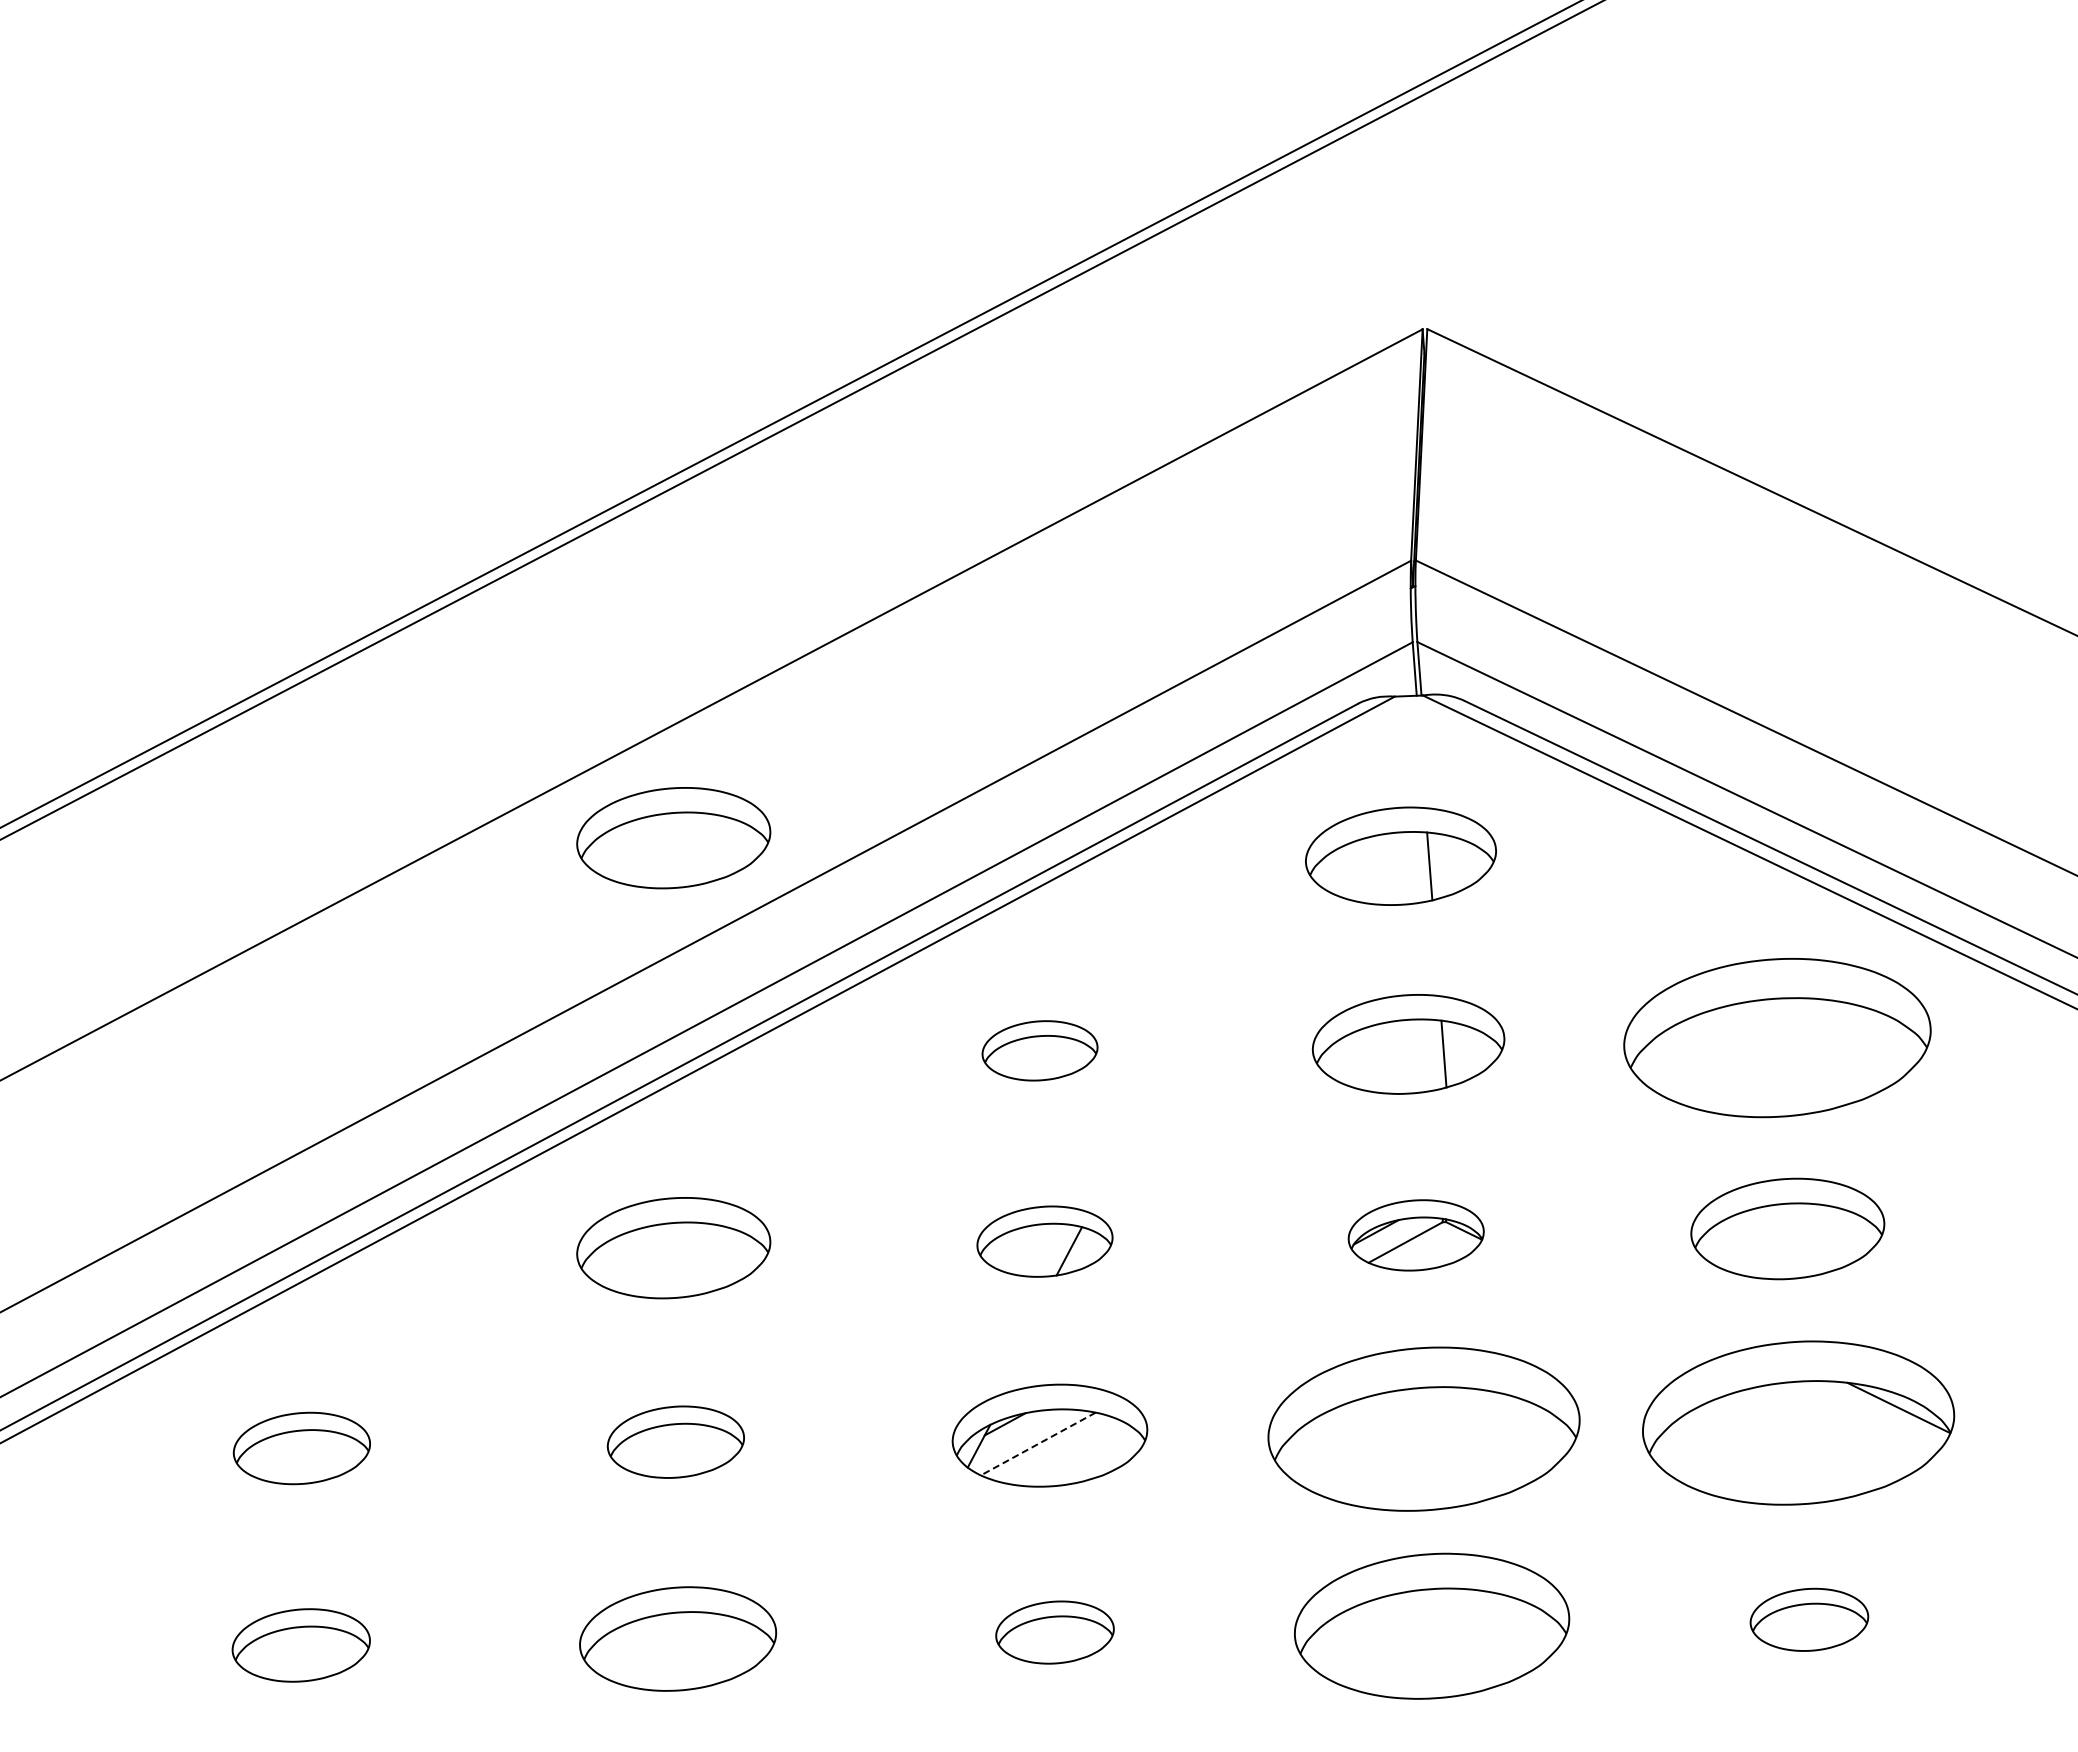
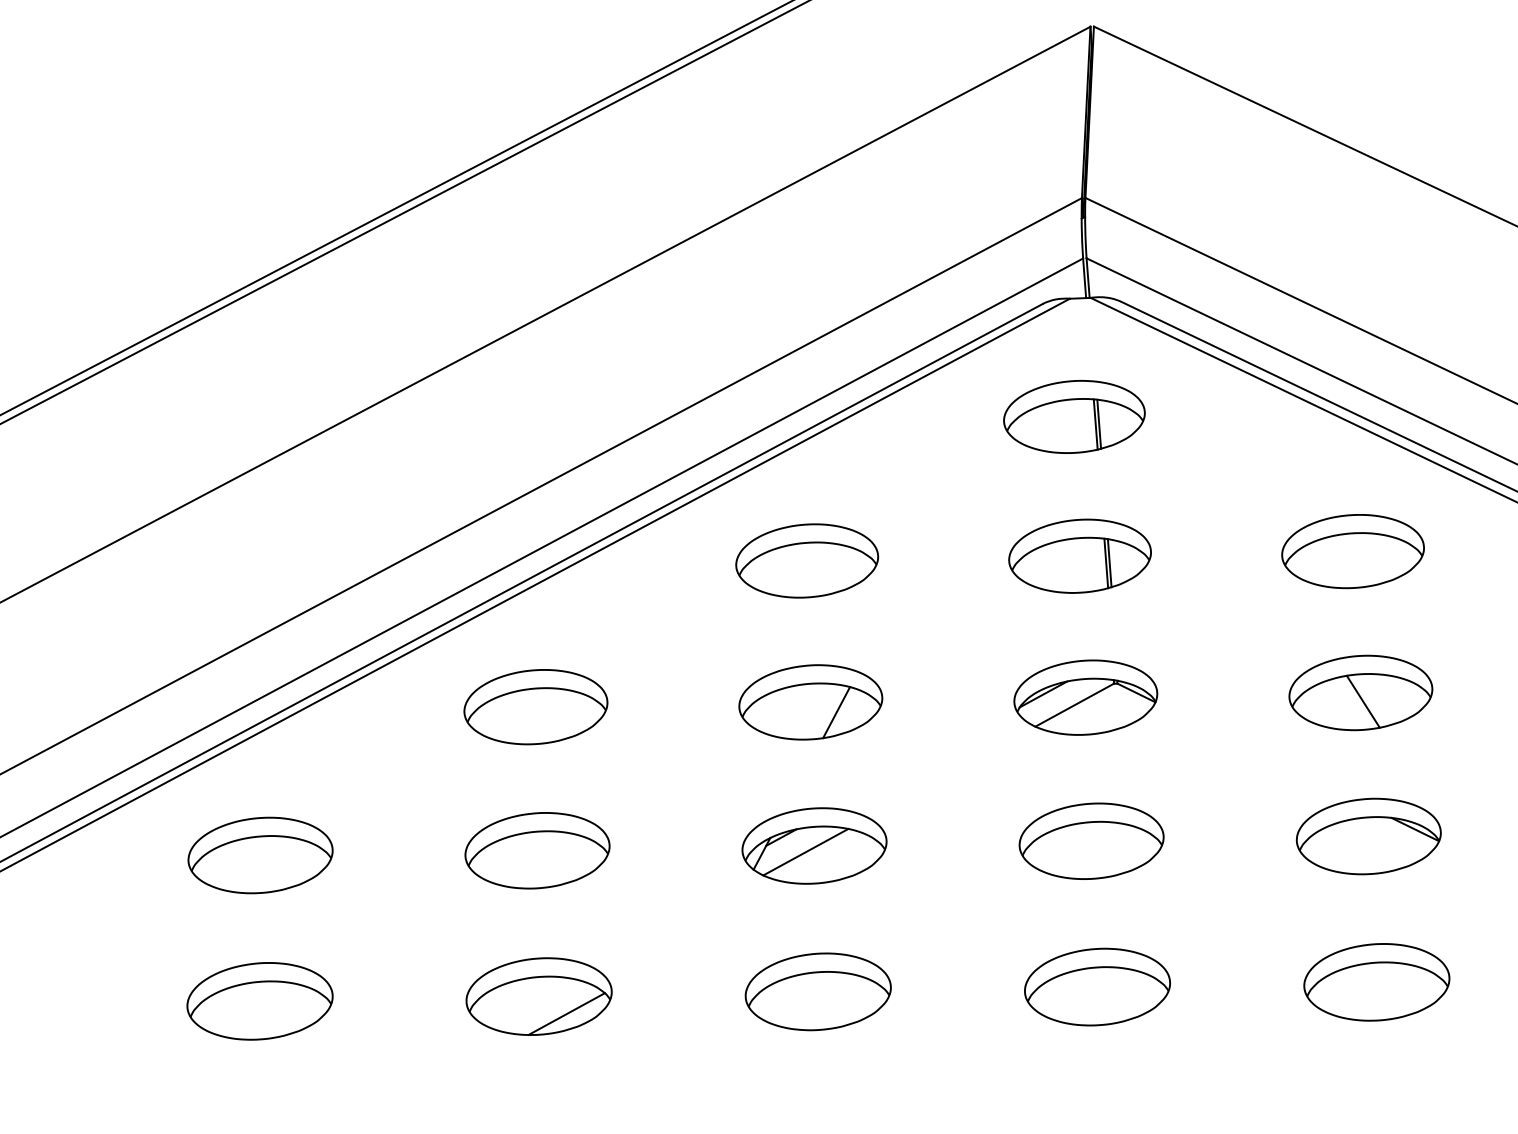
part: (673, 838) -> (535, 403), removed
line: (1433, 866) -> (1098, 424), added
part: (1776, 1037) -> (1352, 551), size x0.62
part: (1039, 1050) -> (806, 560), size x1.67
line: (1448, 1053) -> (1109, 563), added
part: (1415, 1235) -> (1085, 697), size x1.43
line: (1790, 1240) -> (1362, 701), added
part: (1044, 1241) -> (810, 702), size x1.43
part: (1798, 1422) -> (1368, 836), size x0.62
part: (1424, 1429) -> (1091, 841), size x0.62
part: (675, 1442) -> (537, 851), size x1.43
line: (1037, 1444) -> (805, 852), dashed -> solid
part: (301, 1448) -> (260, 855), size x1.43
part: (1809, 1619) -> (1376, 982), size x1.67
part: (1432, 1625) -> (1097, 986), size x0.71
part: (1054, 1632) -> (817, 991), size x1.67
part: (301, 1645) -> (260, 1001), size x1.43
line: (714, 1662) -> (566, 1013), added

